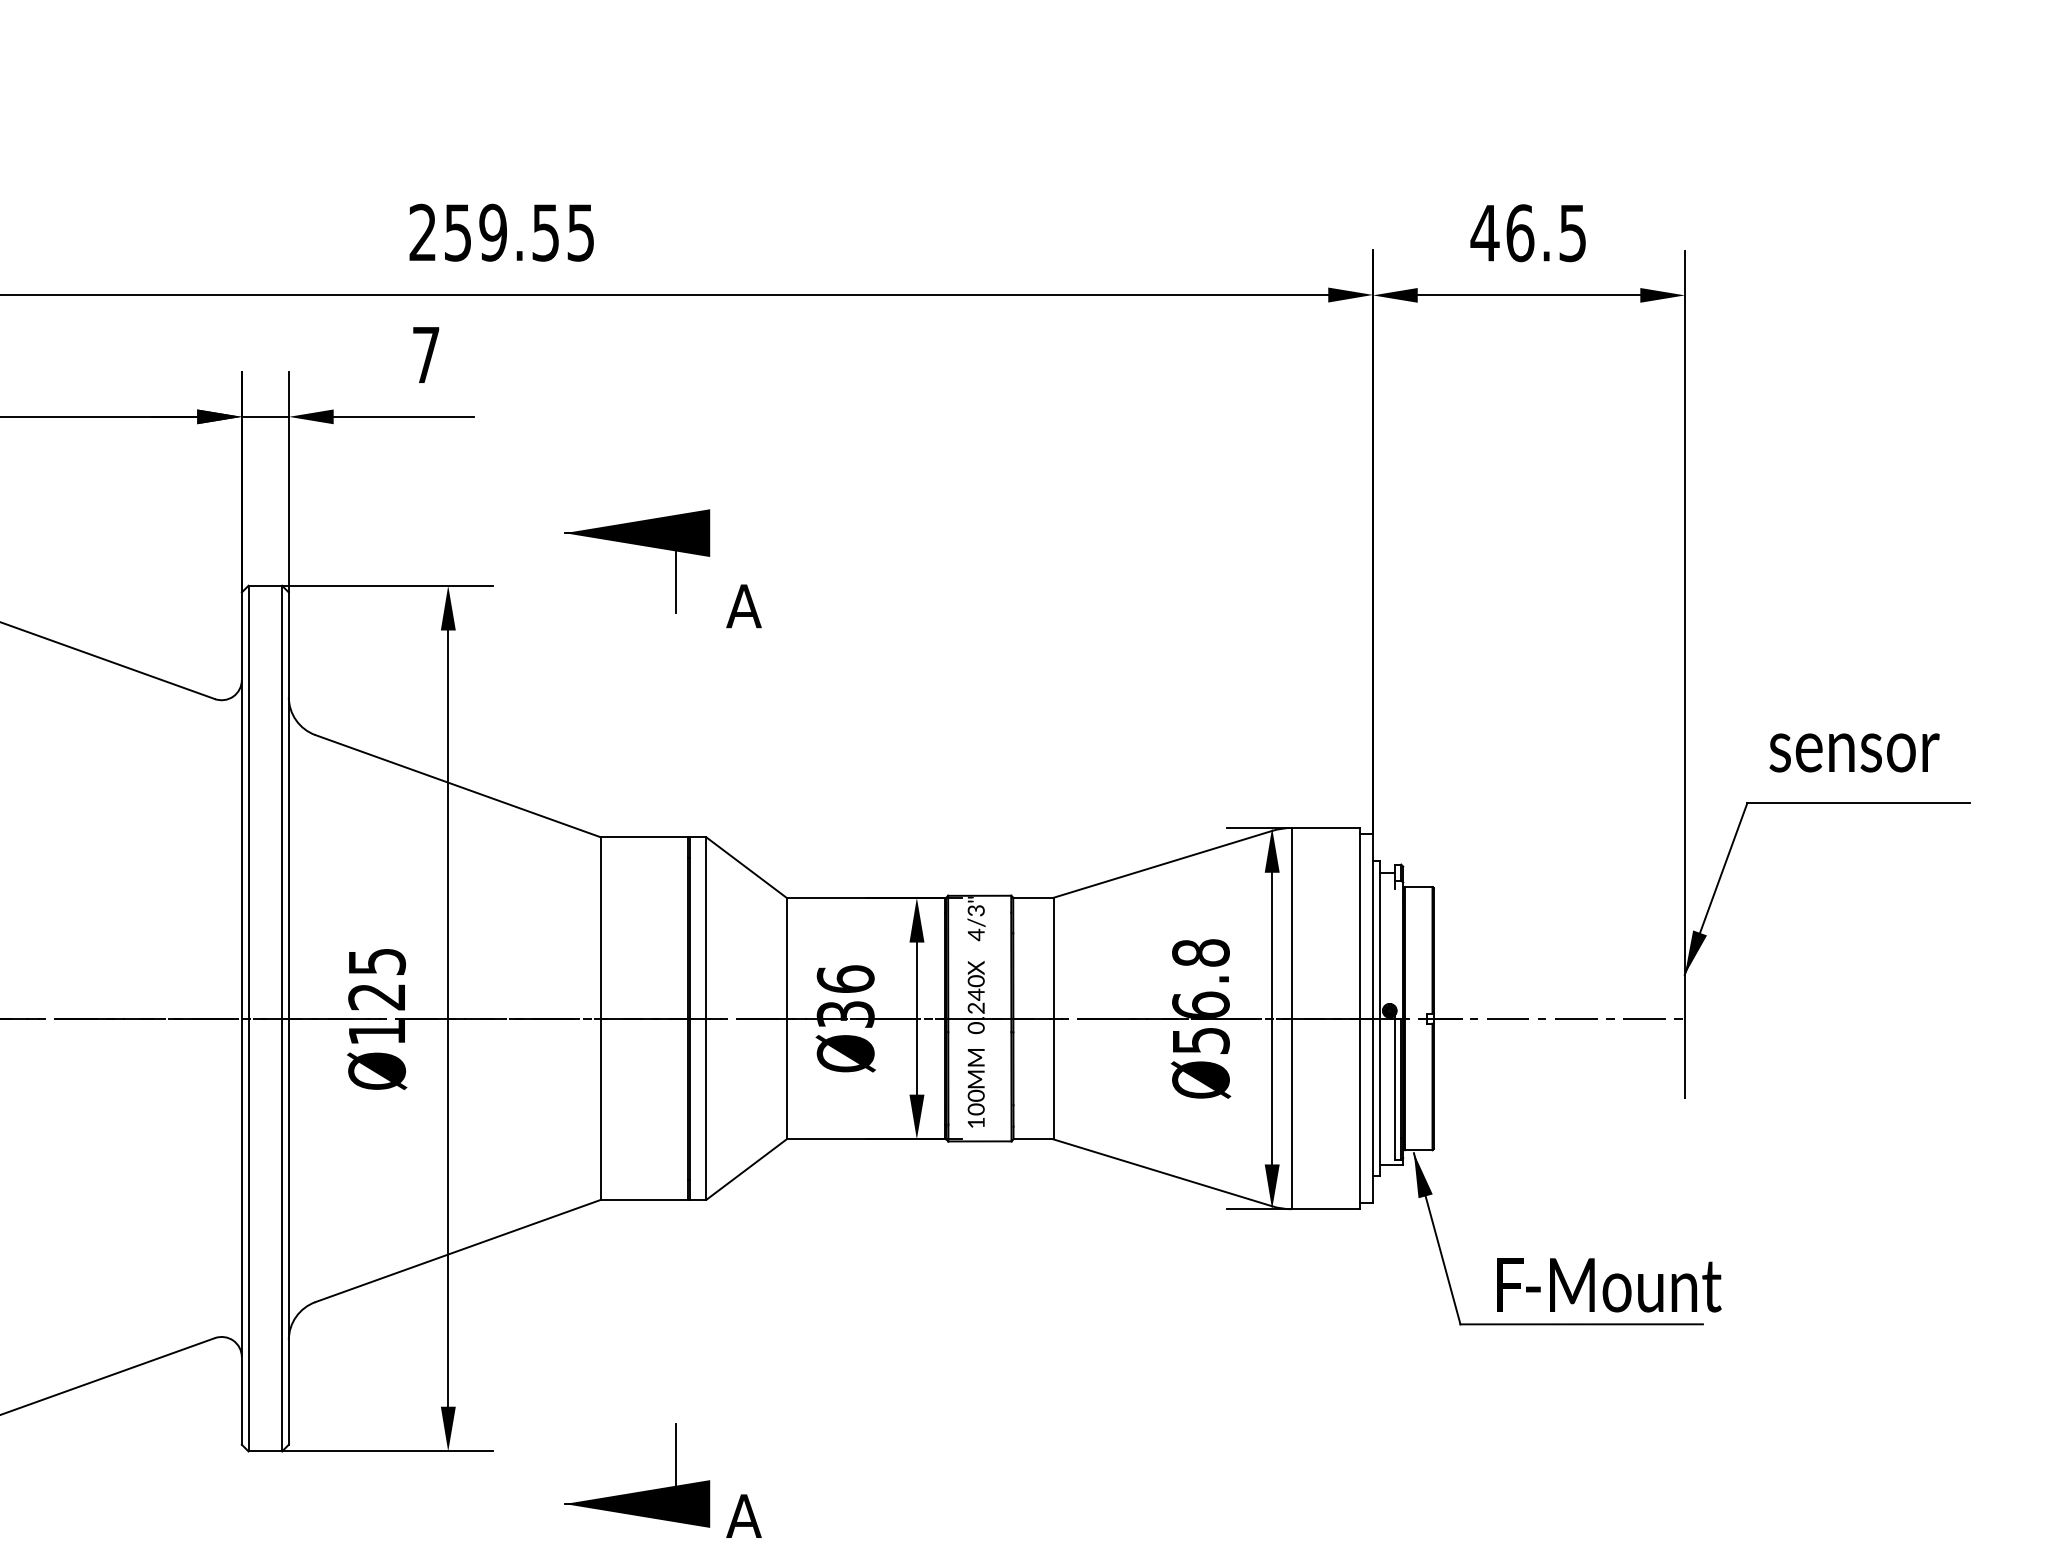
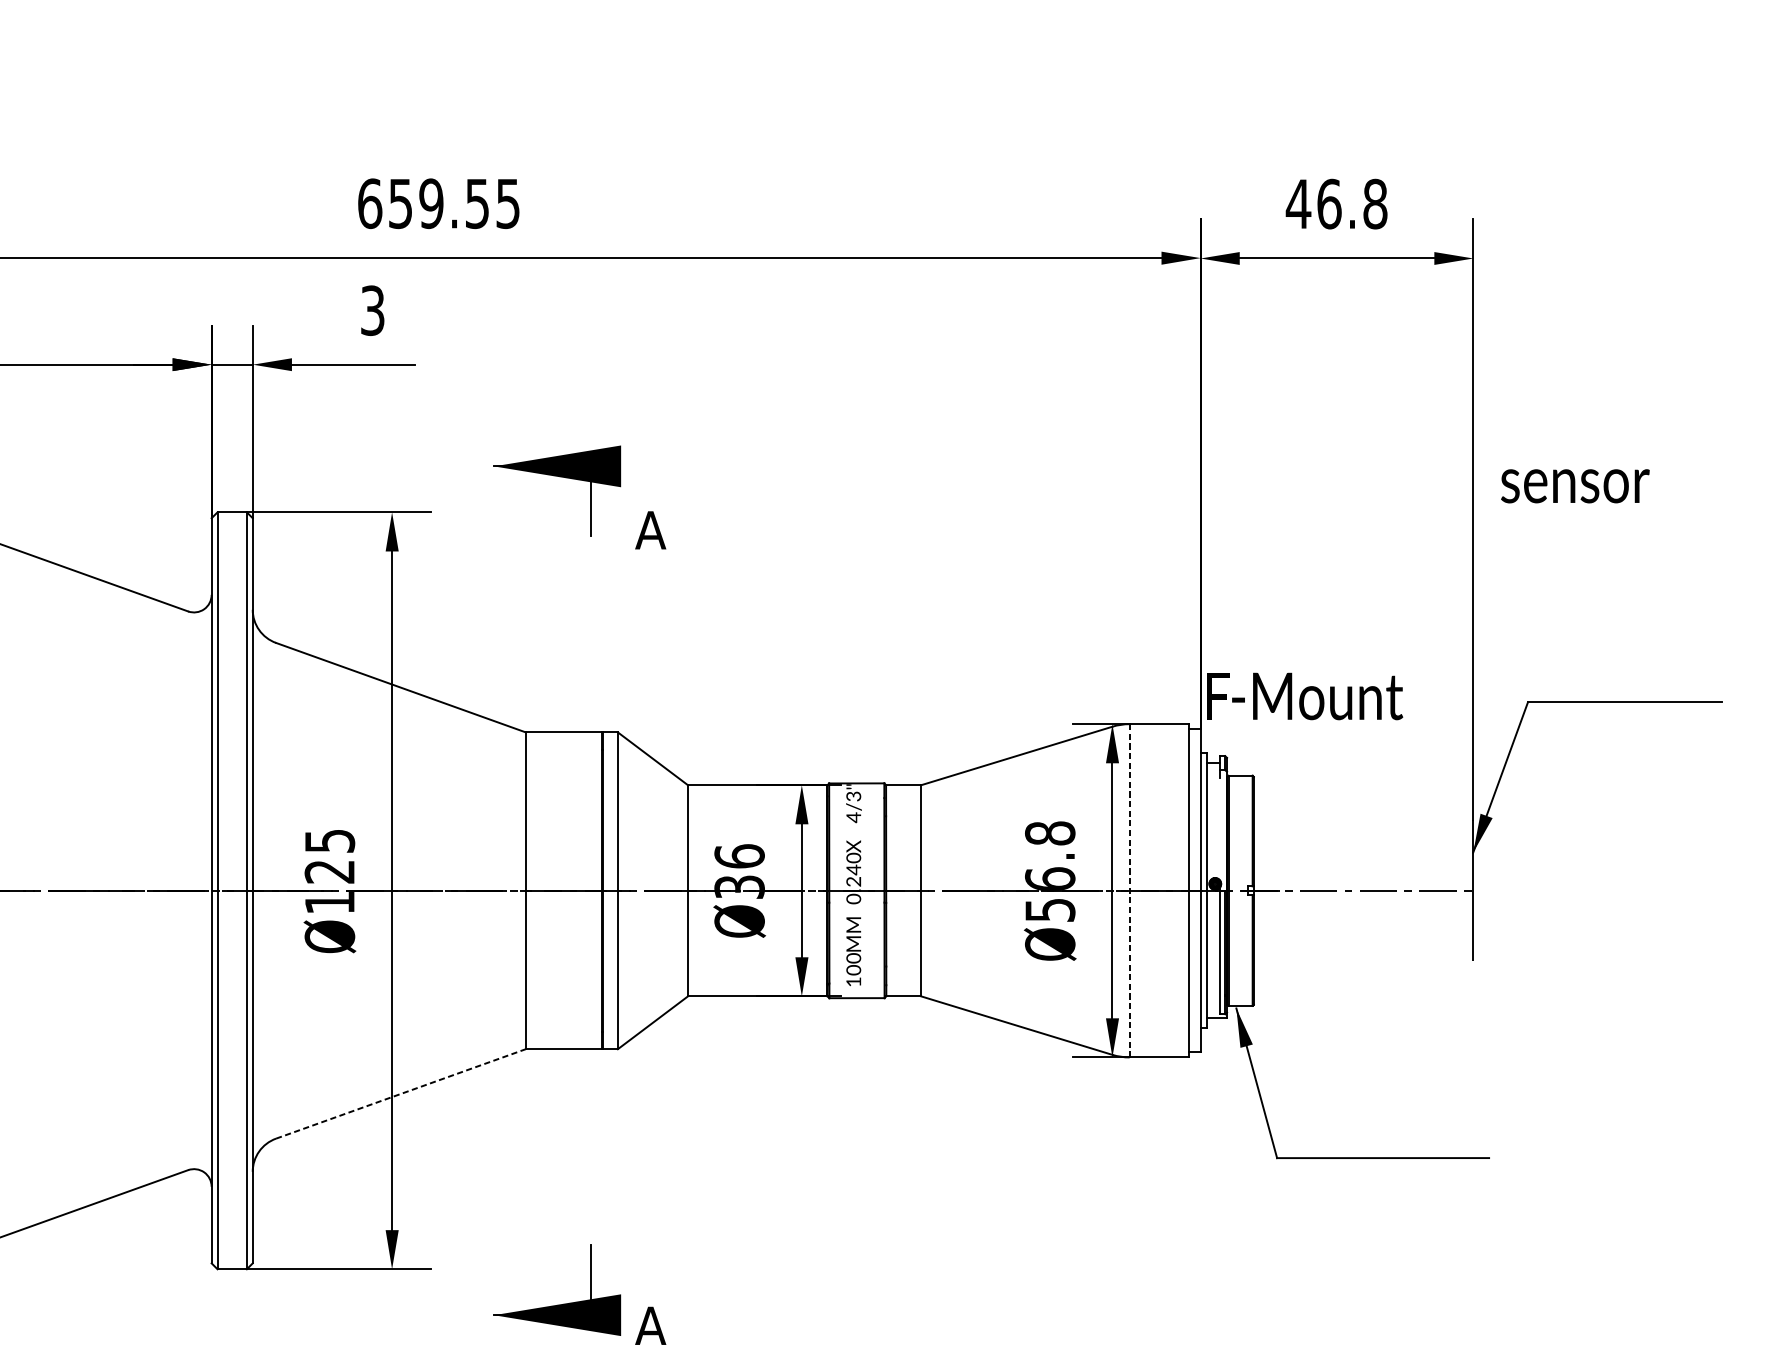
text: (423, 232) -> (370, 203), 259.55 -> 659.55
text: (1572, 233) -> (1375, 204), 46.5 -> 46.8
text: (426, 355) -> (373, 311), 7 -> 3
text: (1854, 752) -> (1575, 485), moved
line: (1291, 1018) -> (1129, 890), solid -> dashed
line: (458, 1250) -> (401, 1093), solid -> dashed
text: (1609, 1285) -> (1305, 696), moved

